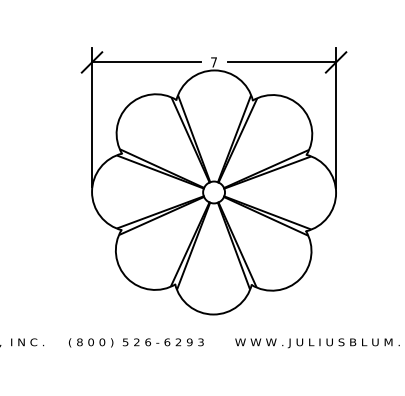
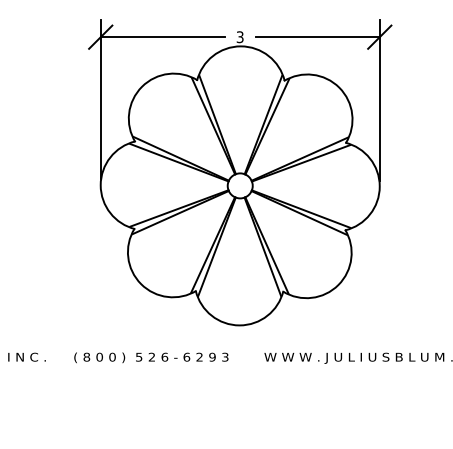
text: (213, 62) -> (239, 37), 7 -> 3

